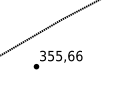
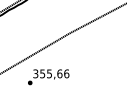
text: (57, 60) -> (48, 77), moved

